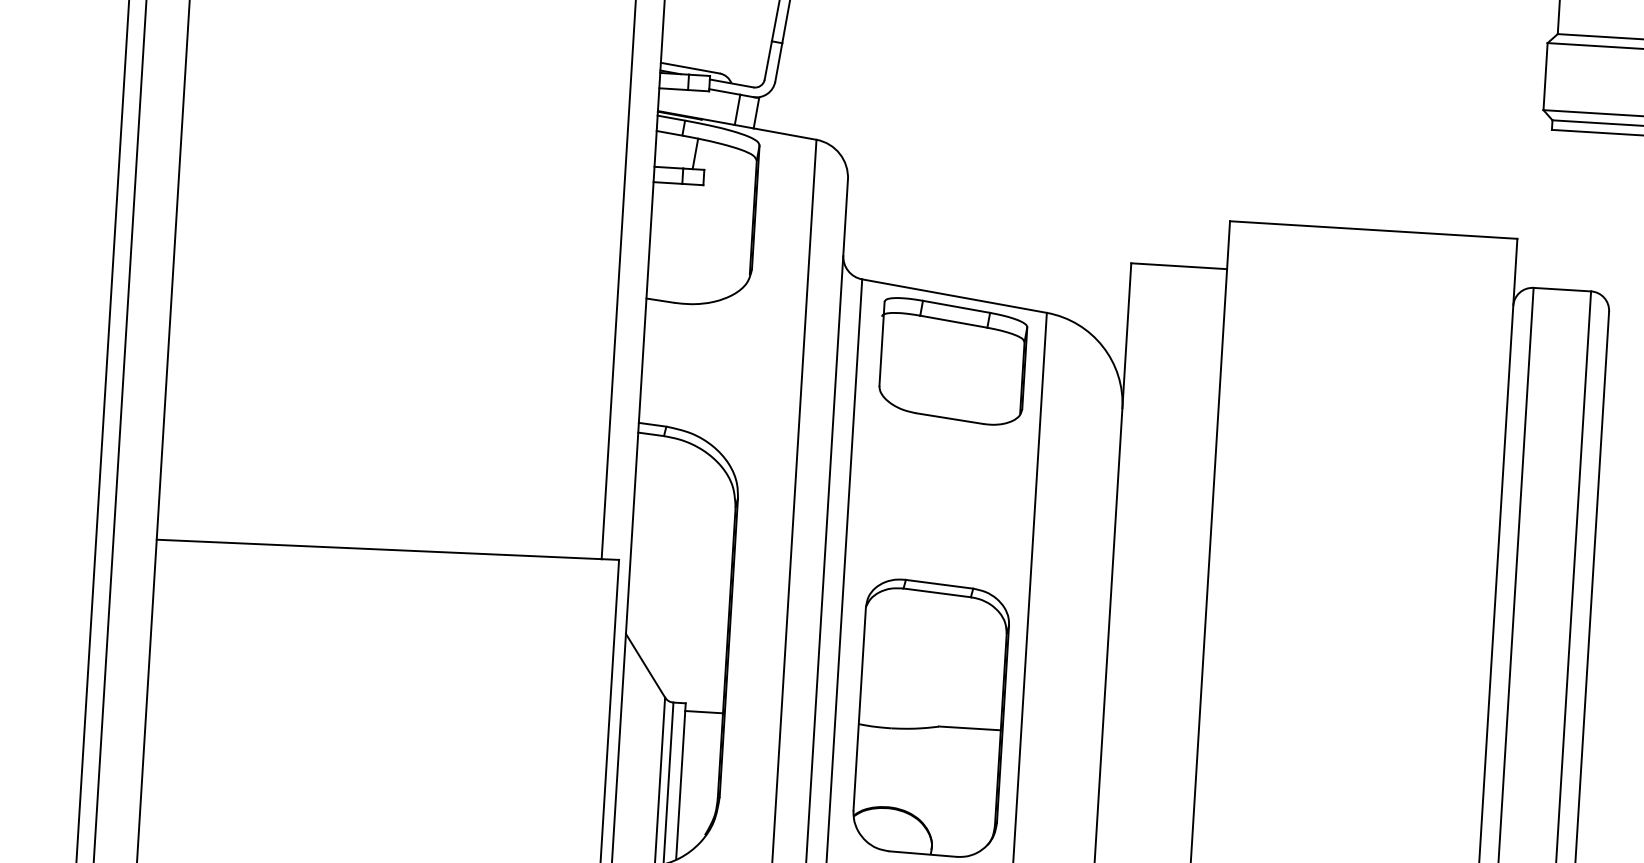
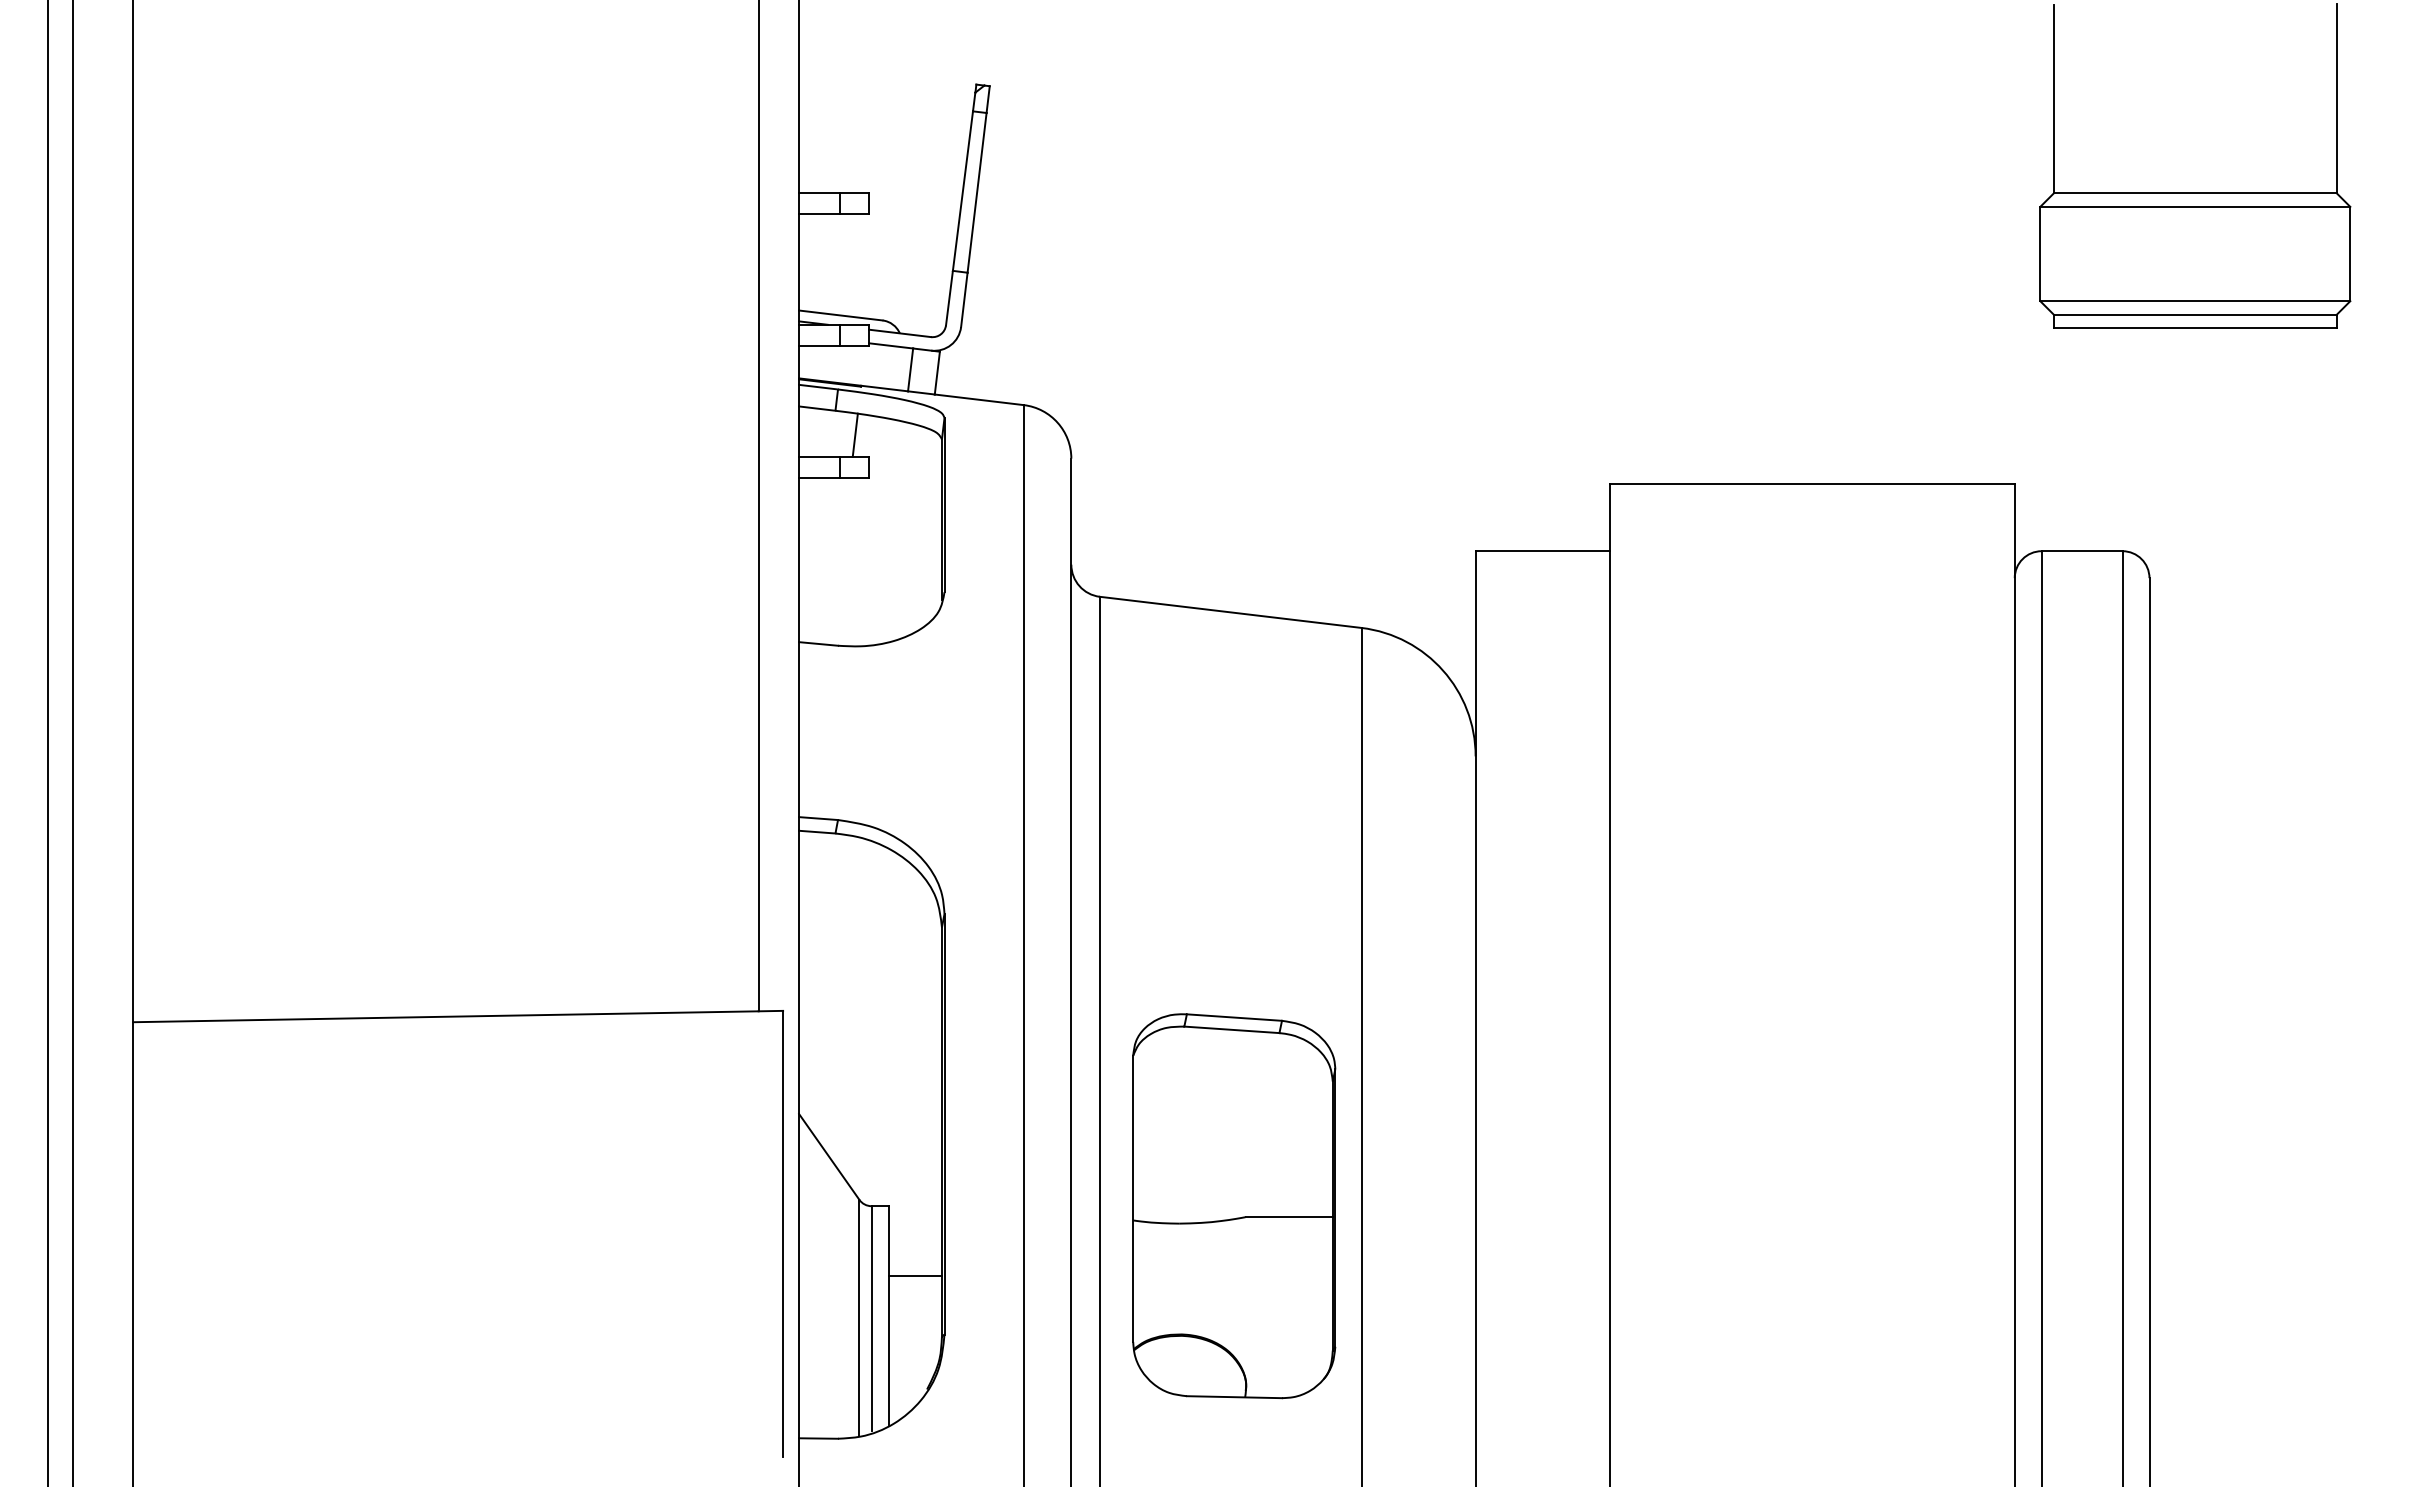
part: (952, 361) -> (1233, 704), removed
line: (703, 711) -> (914, 1275), moved

